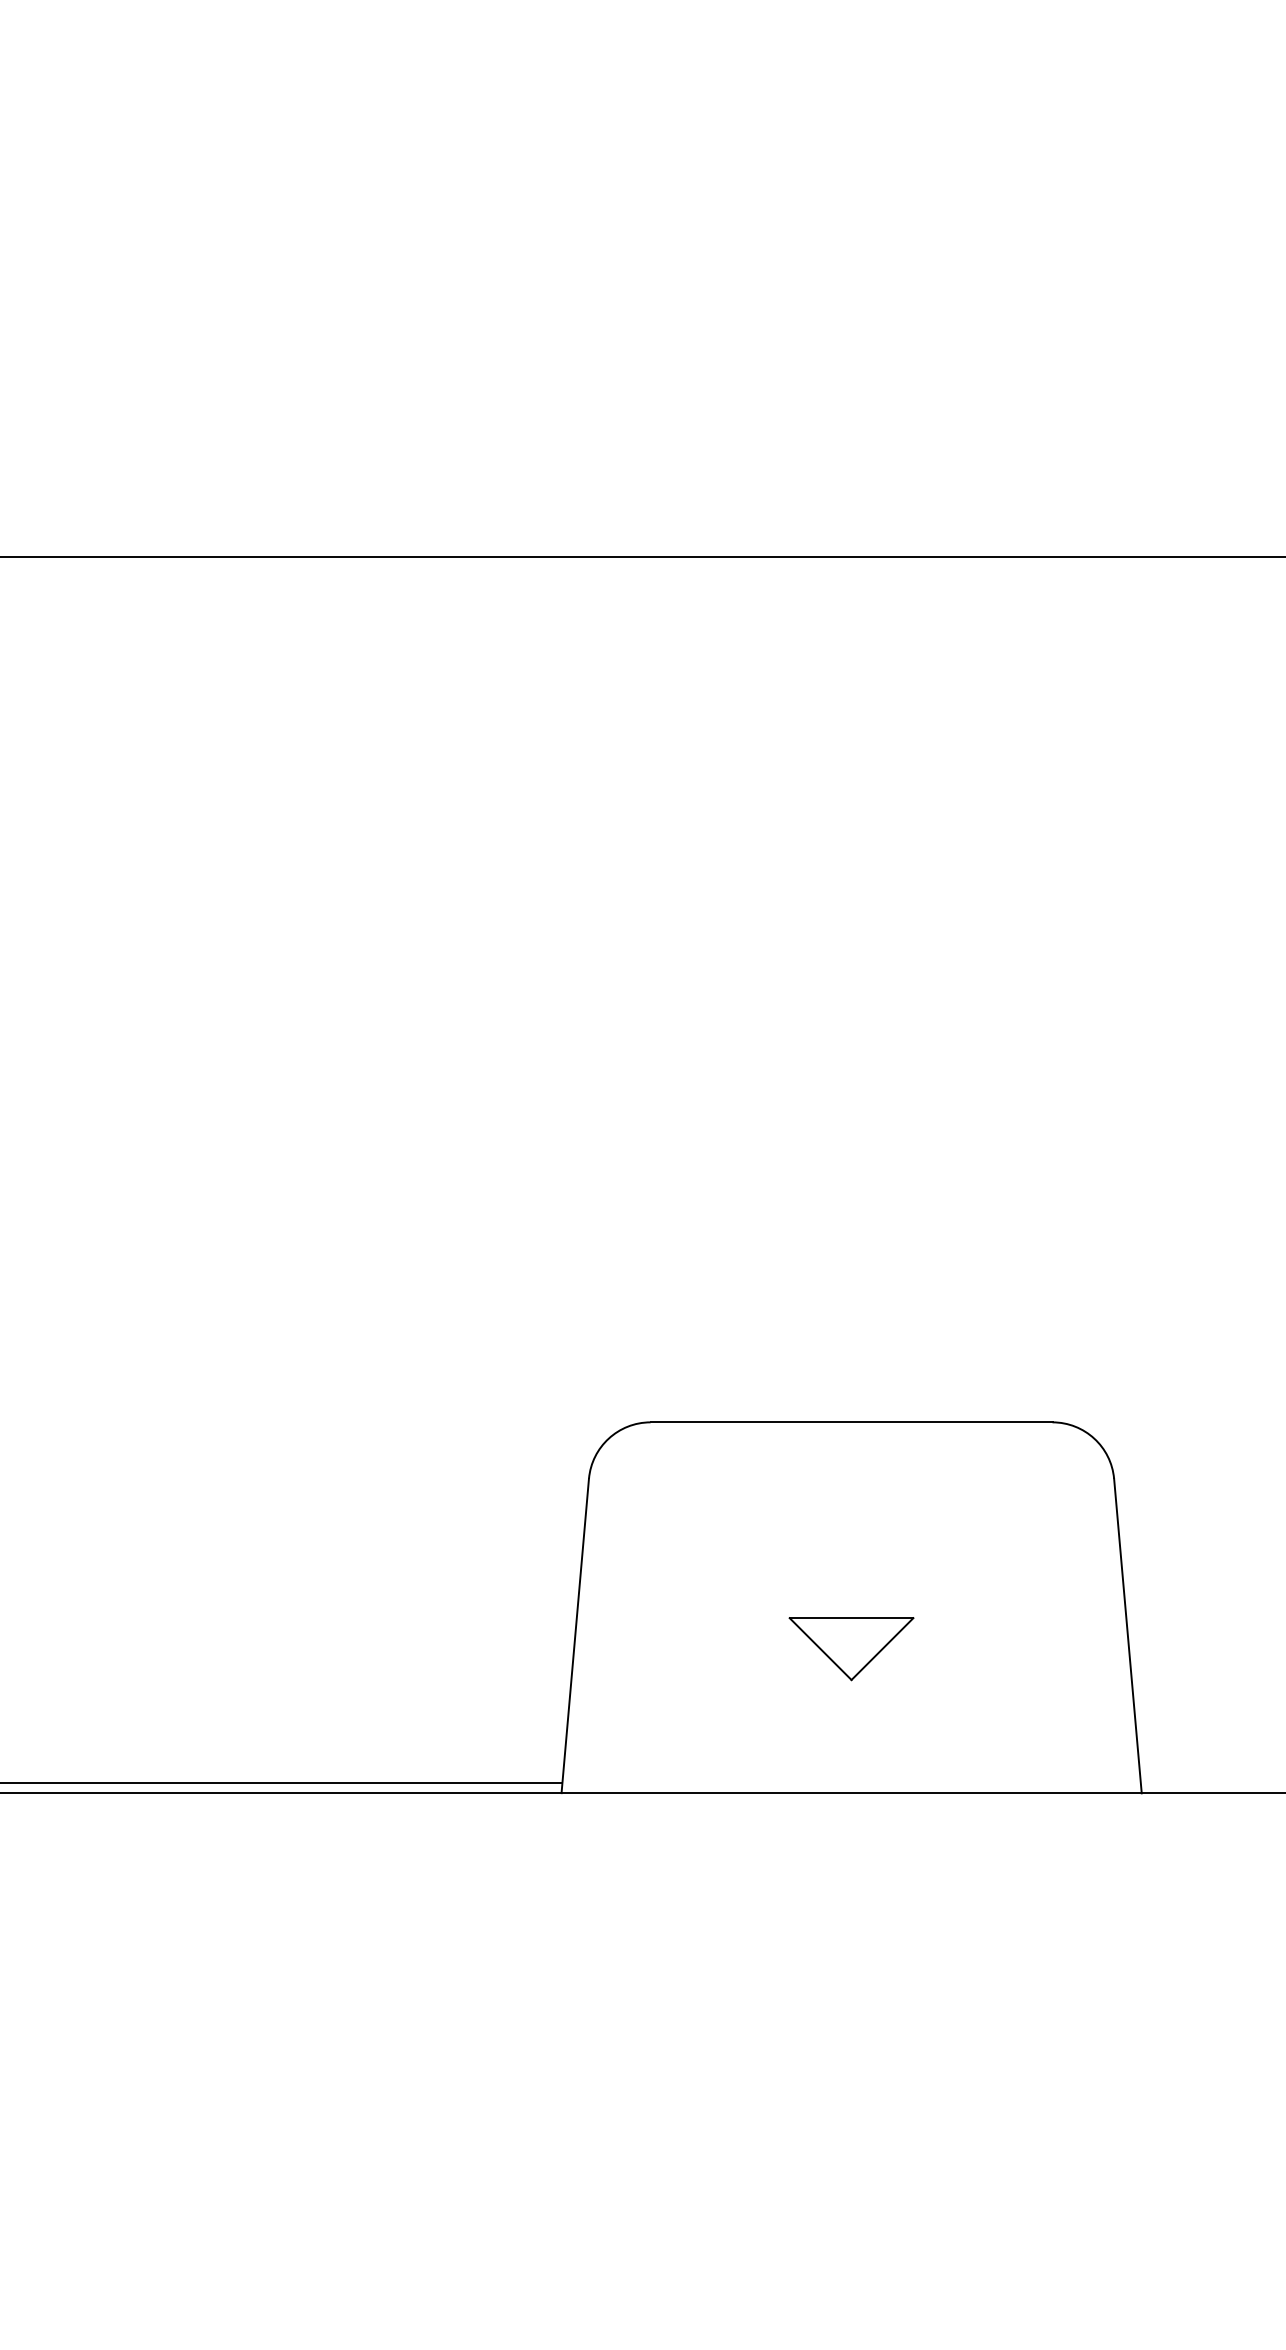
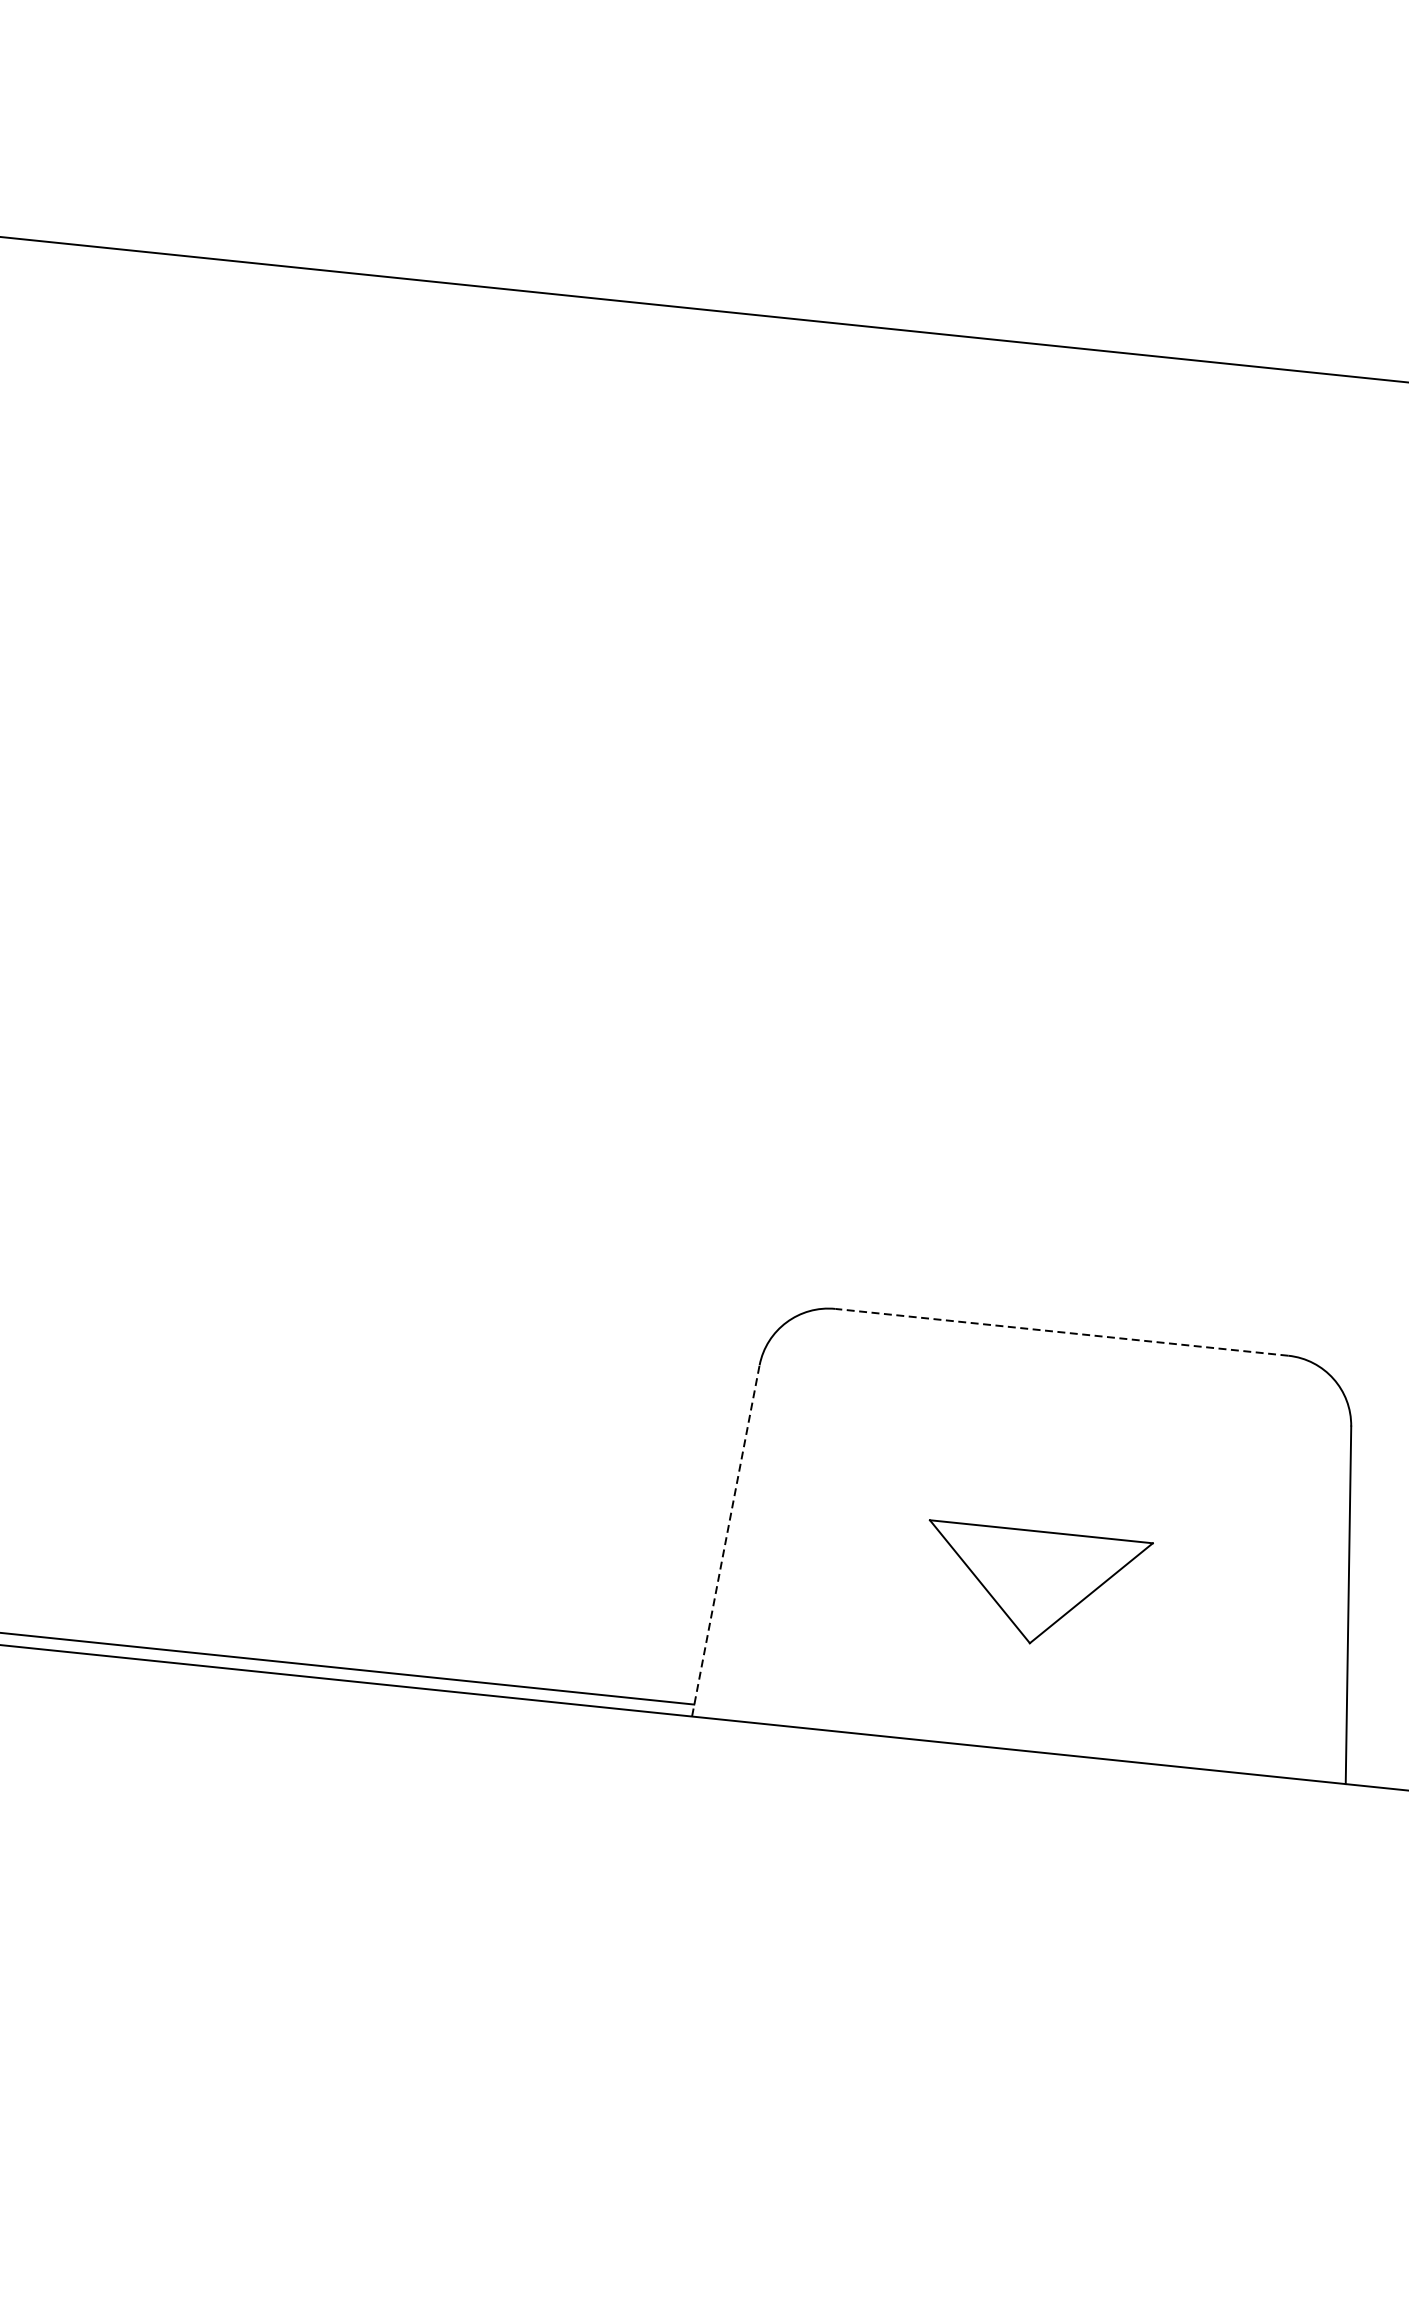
line: (851, 1422) -> (1061, 1332), solid -> dashed
line: (575, 1635) -> (726, 1540), solid -> dashed
part: (851, 1649) -> (1035, 1588), size x1.6

